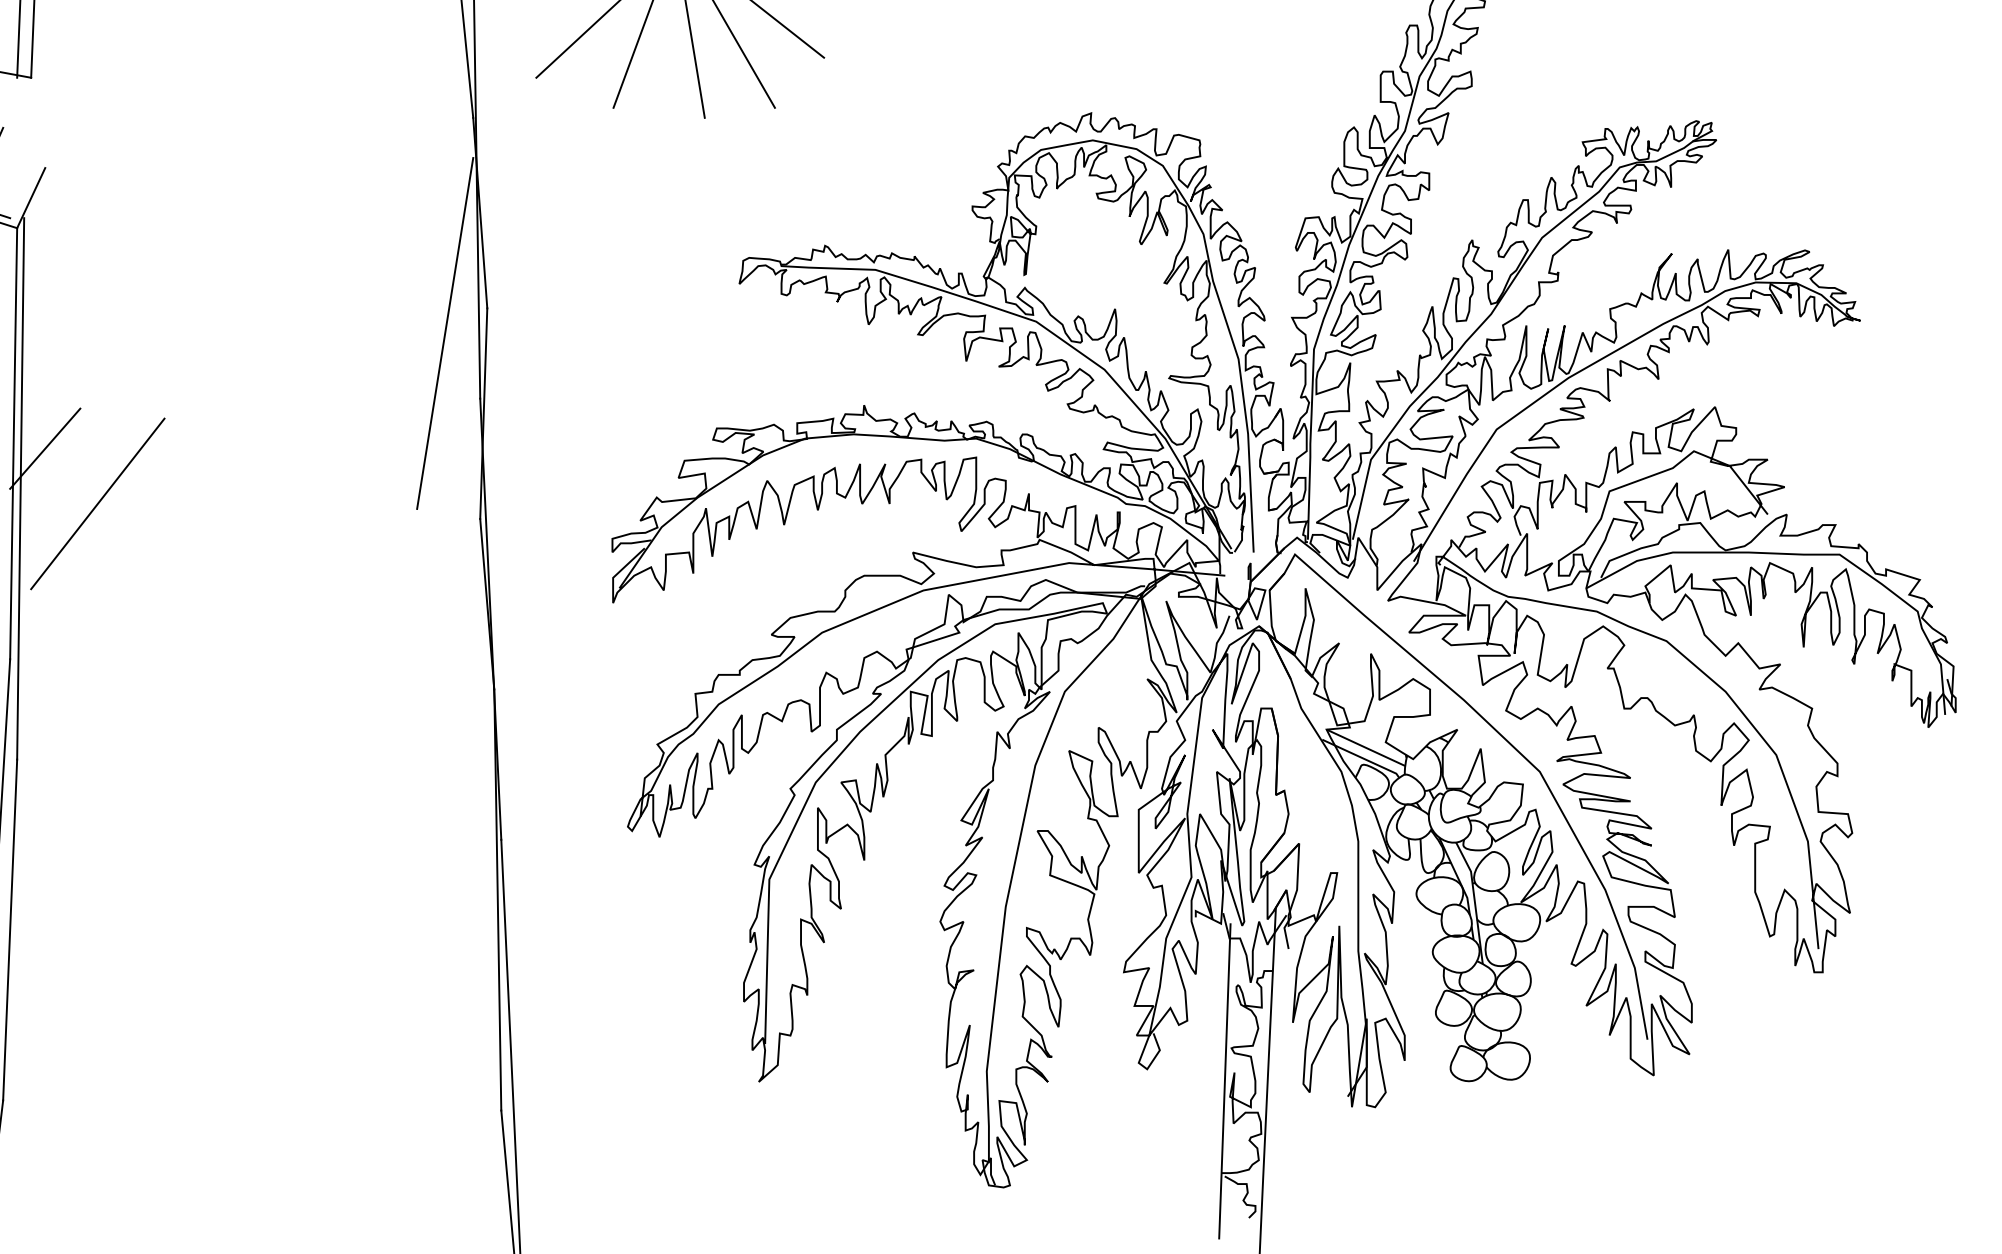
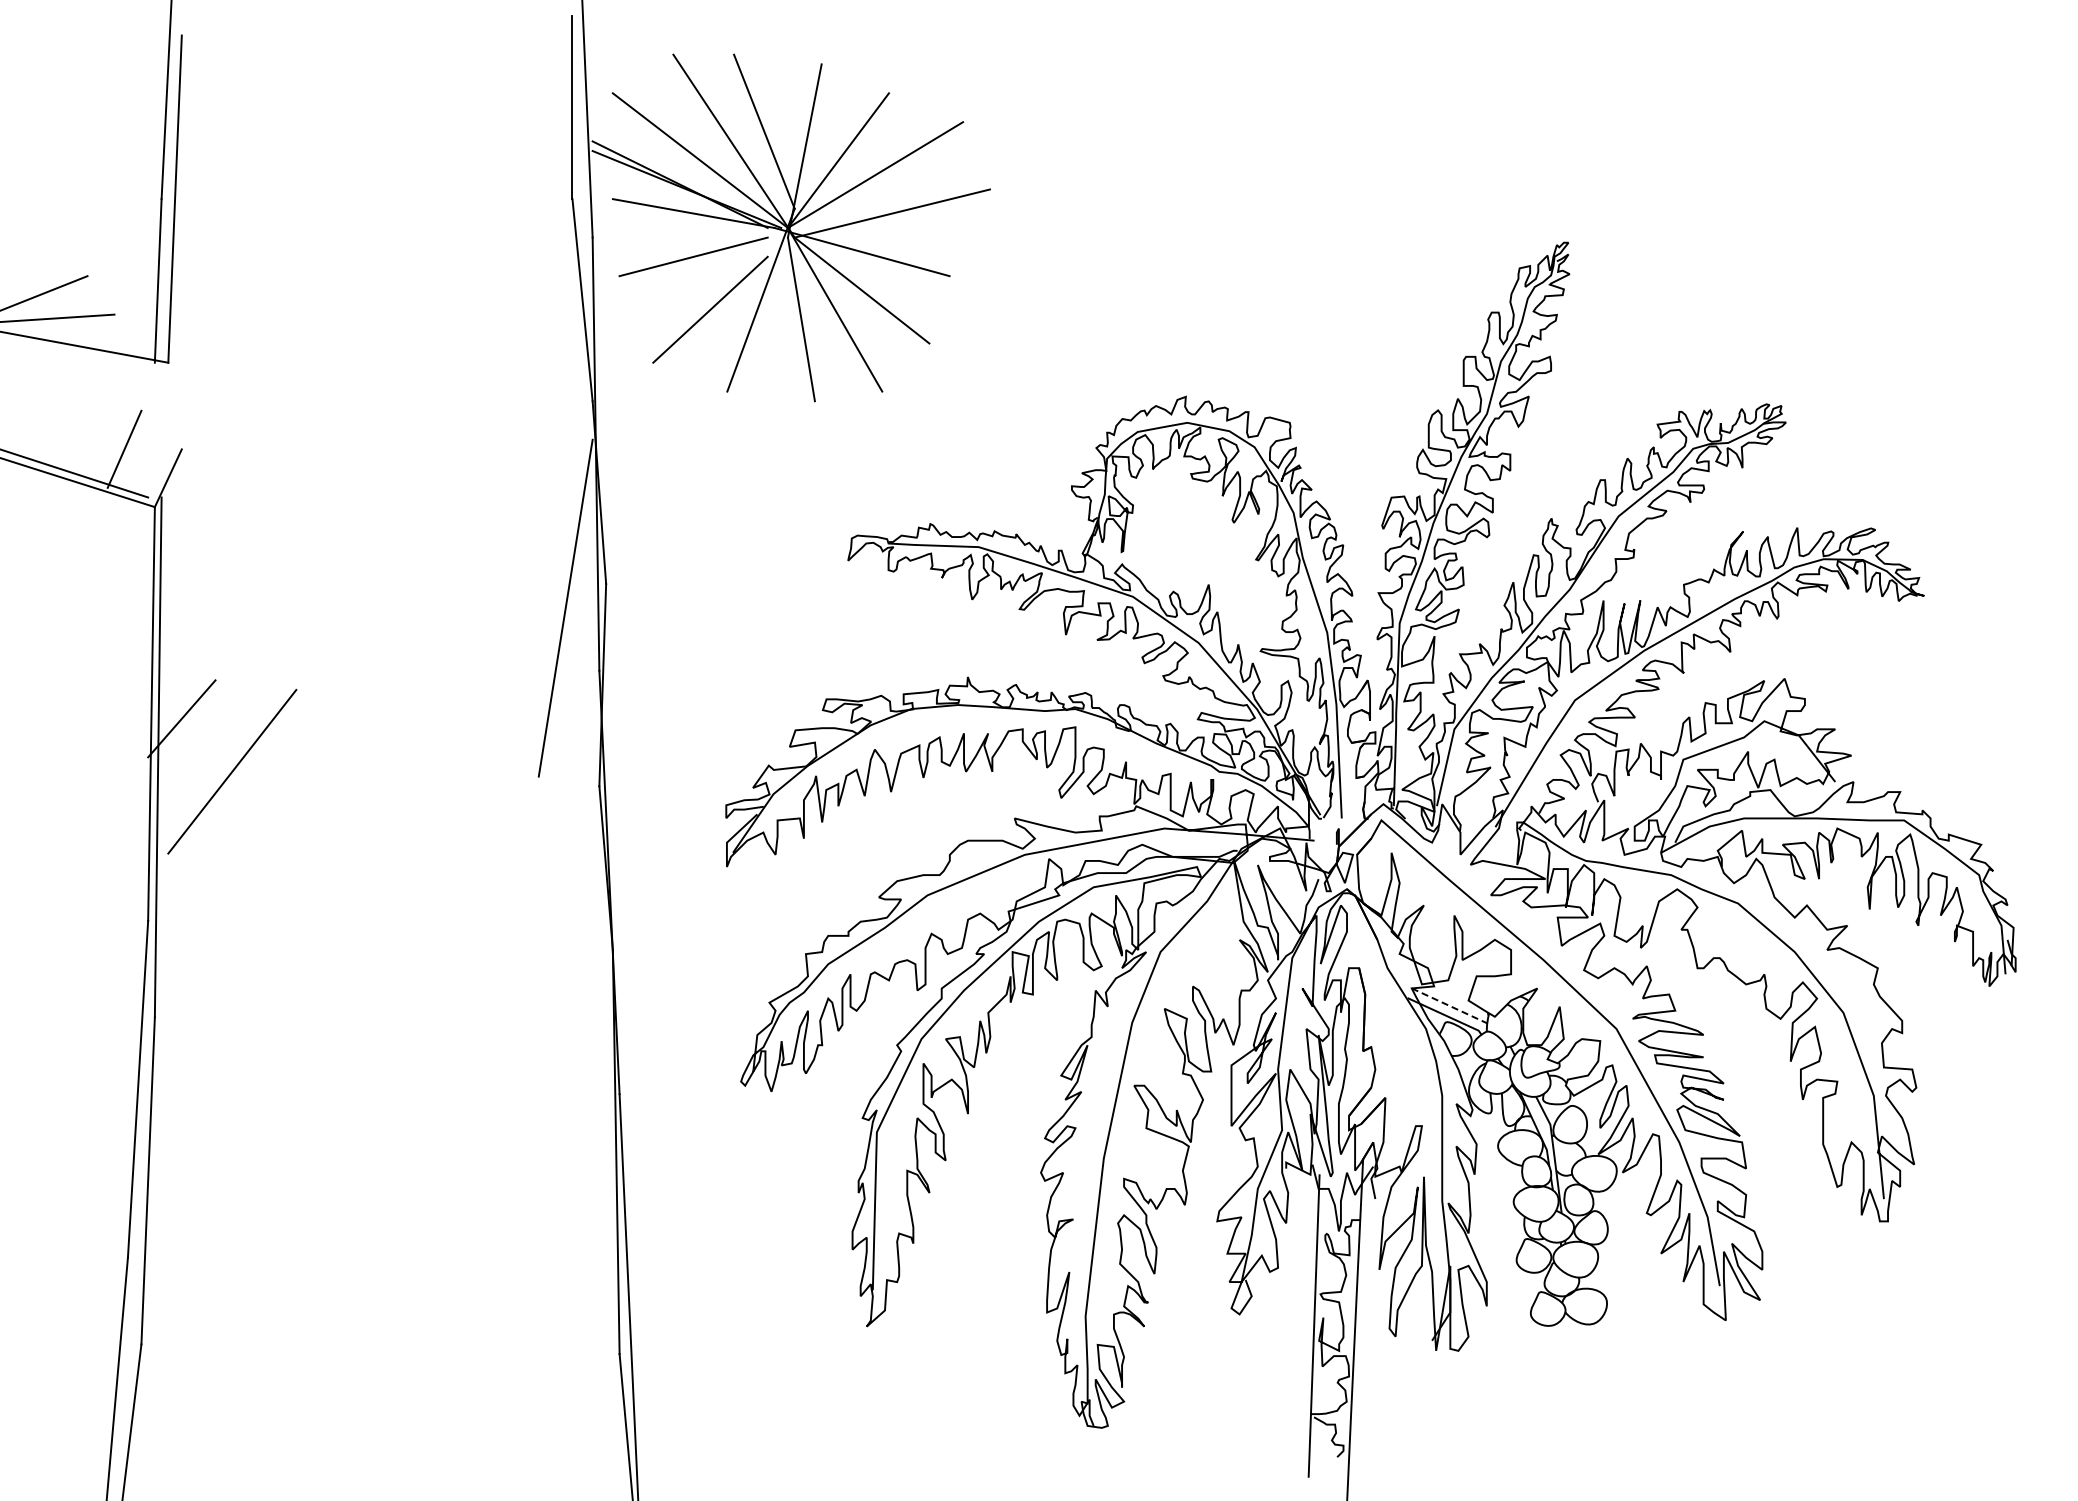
line: (1365, 747) -> (1449, 1005), solid -> dashed

